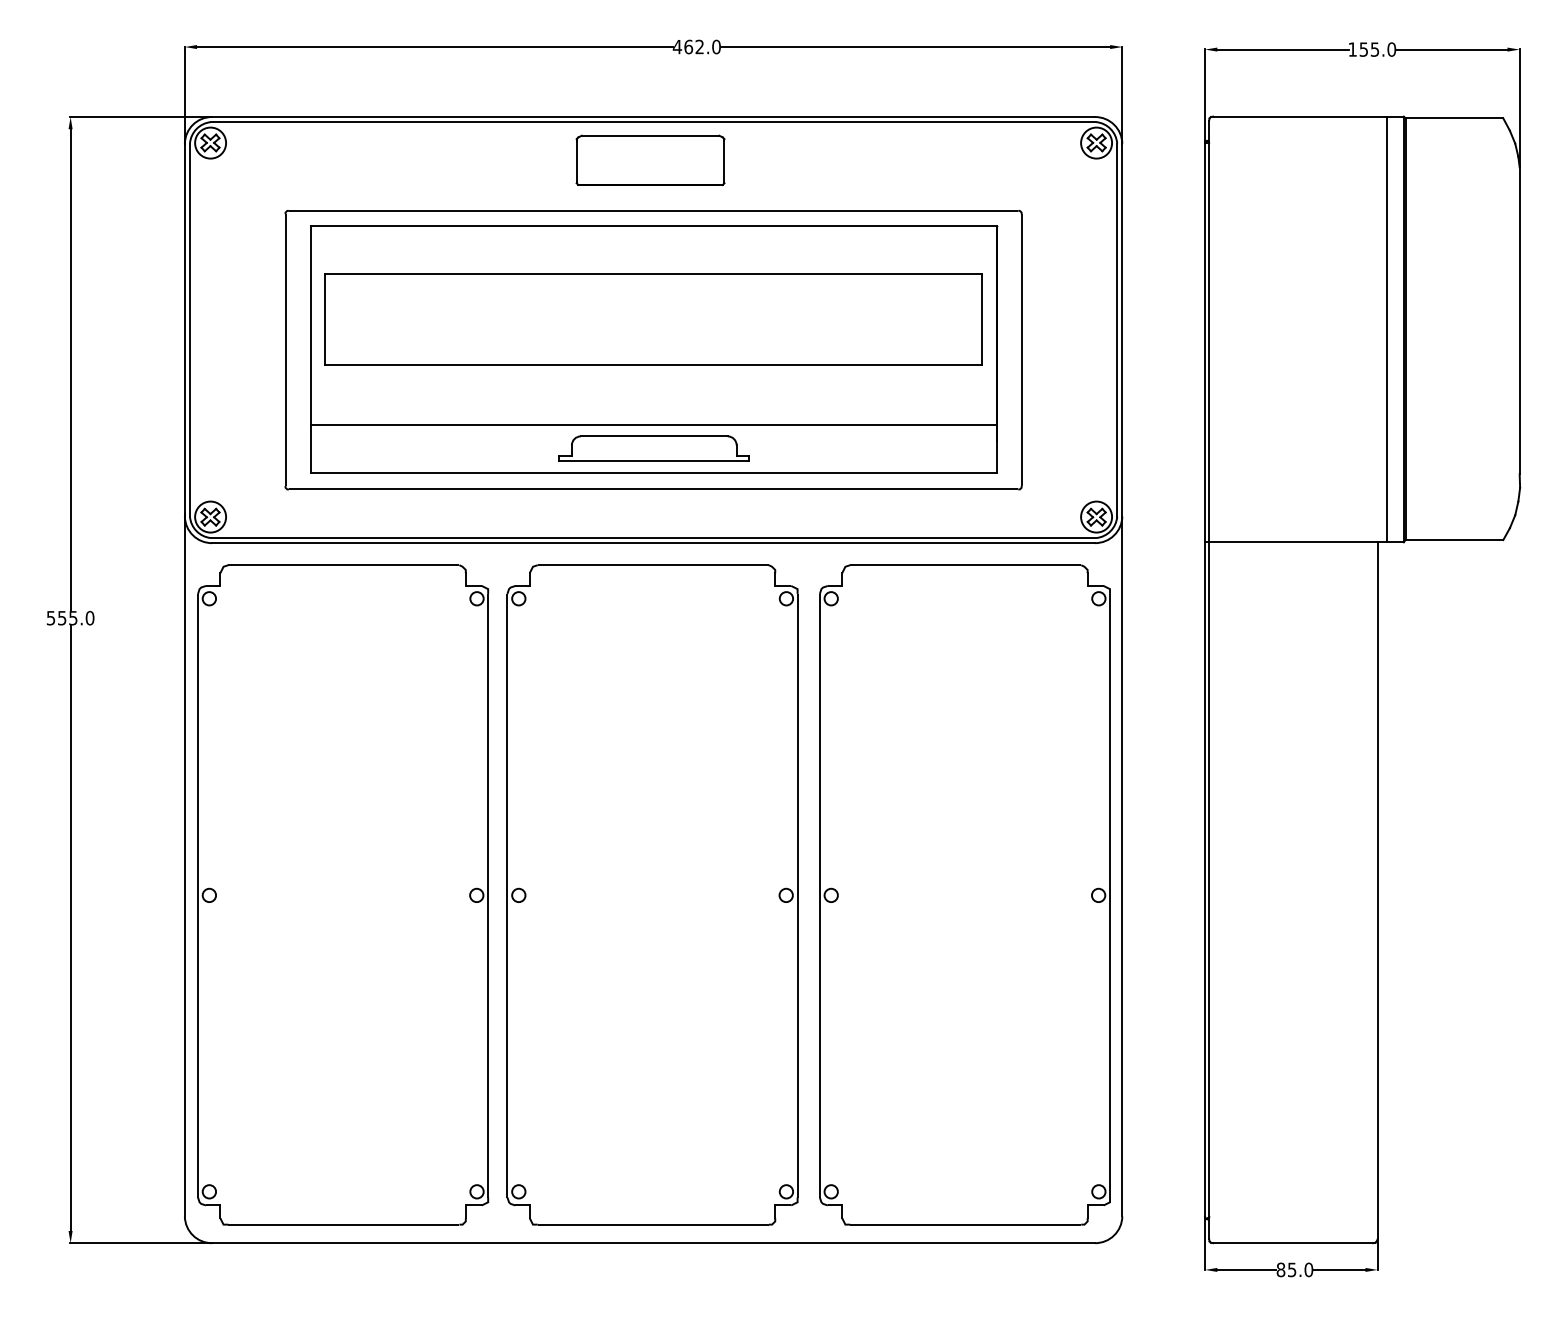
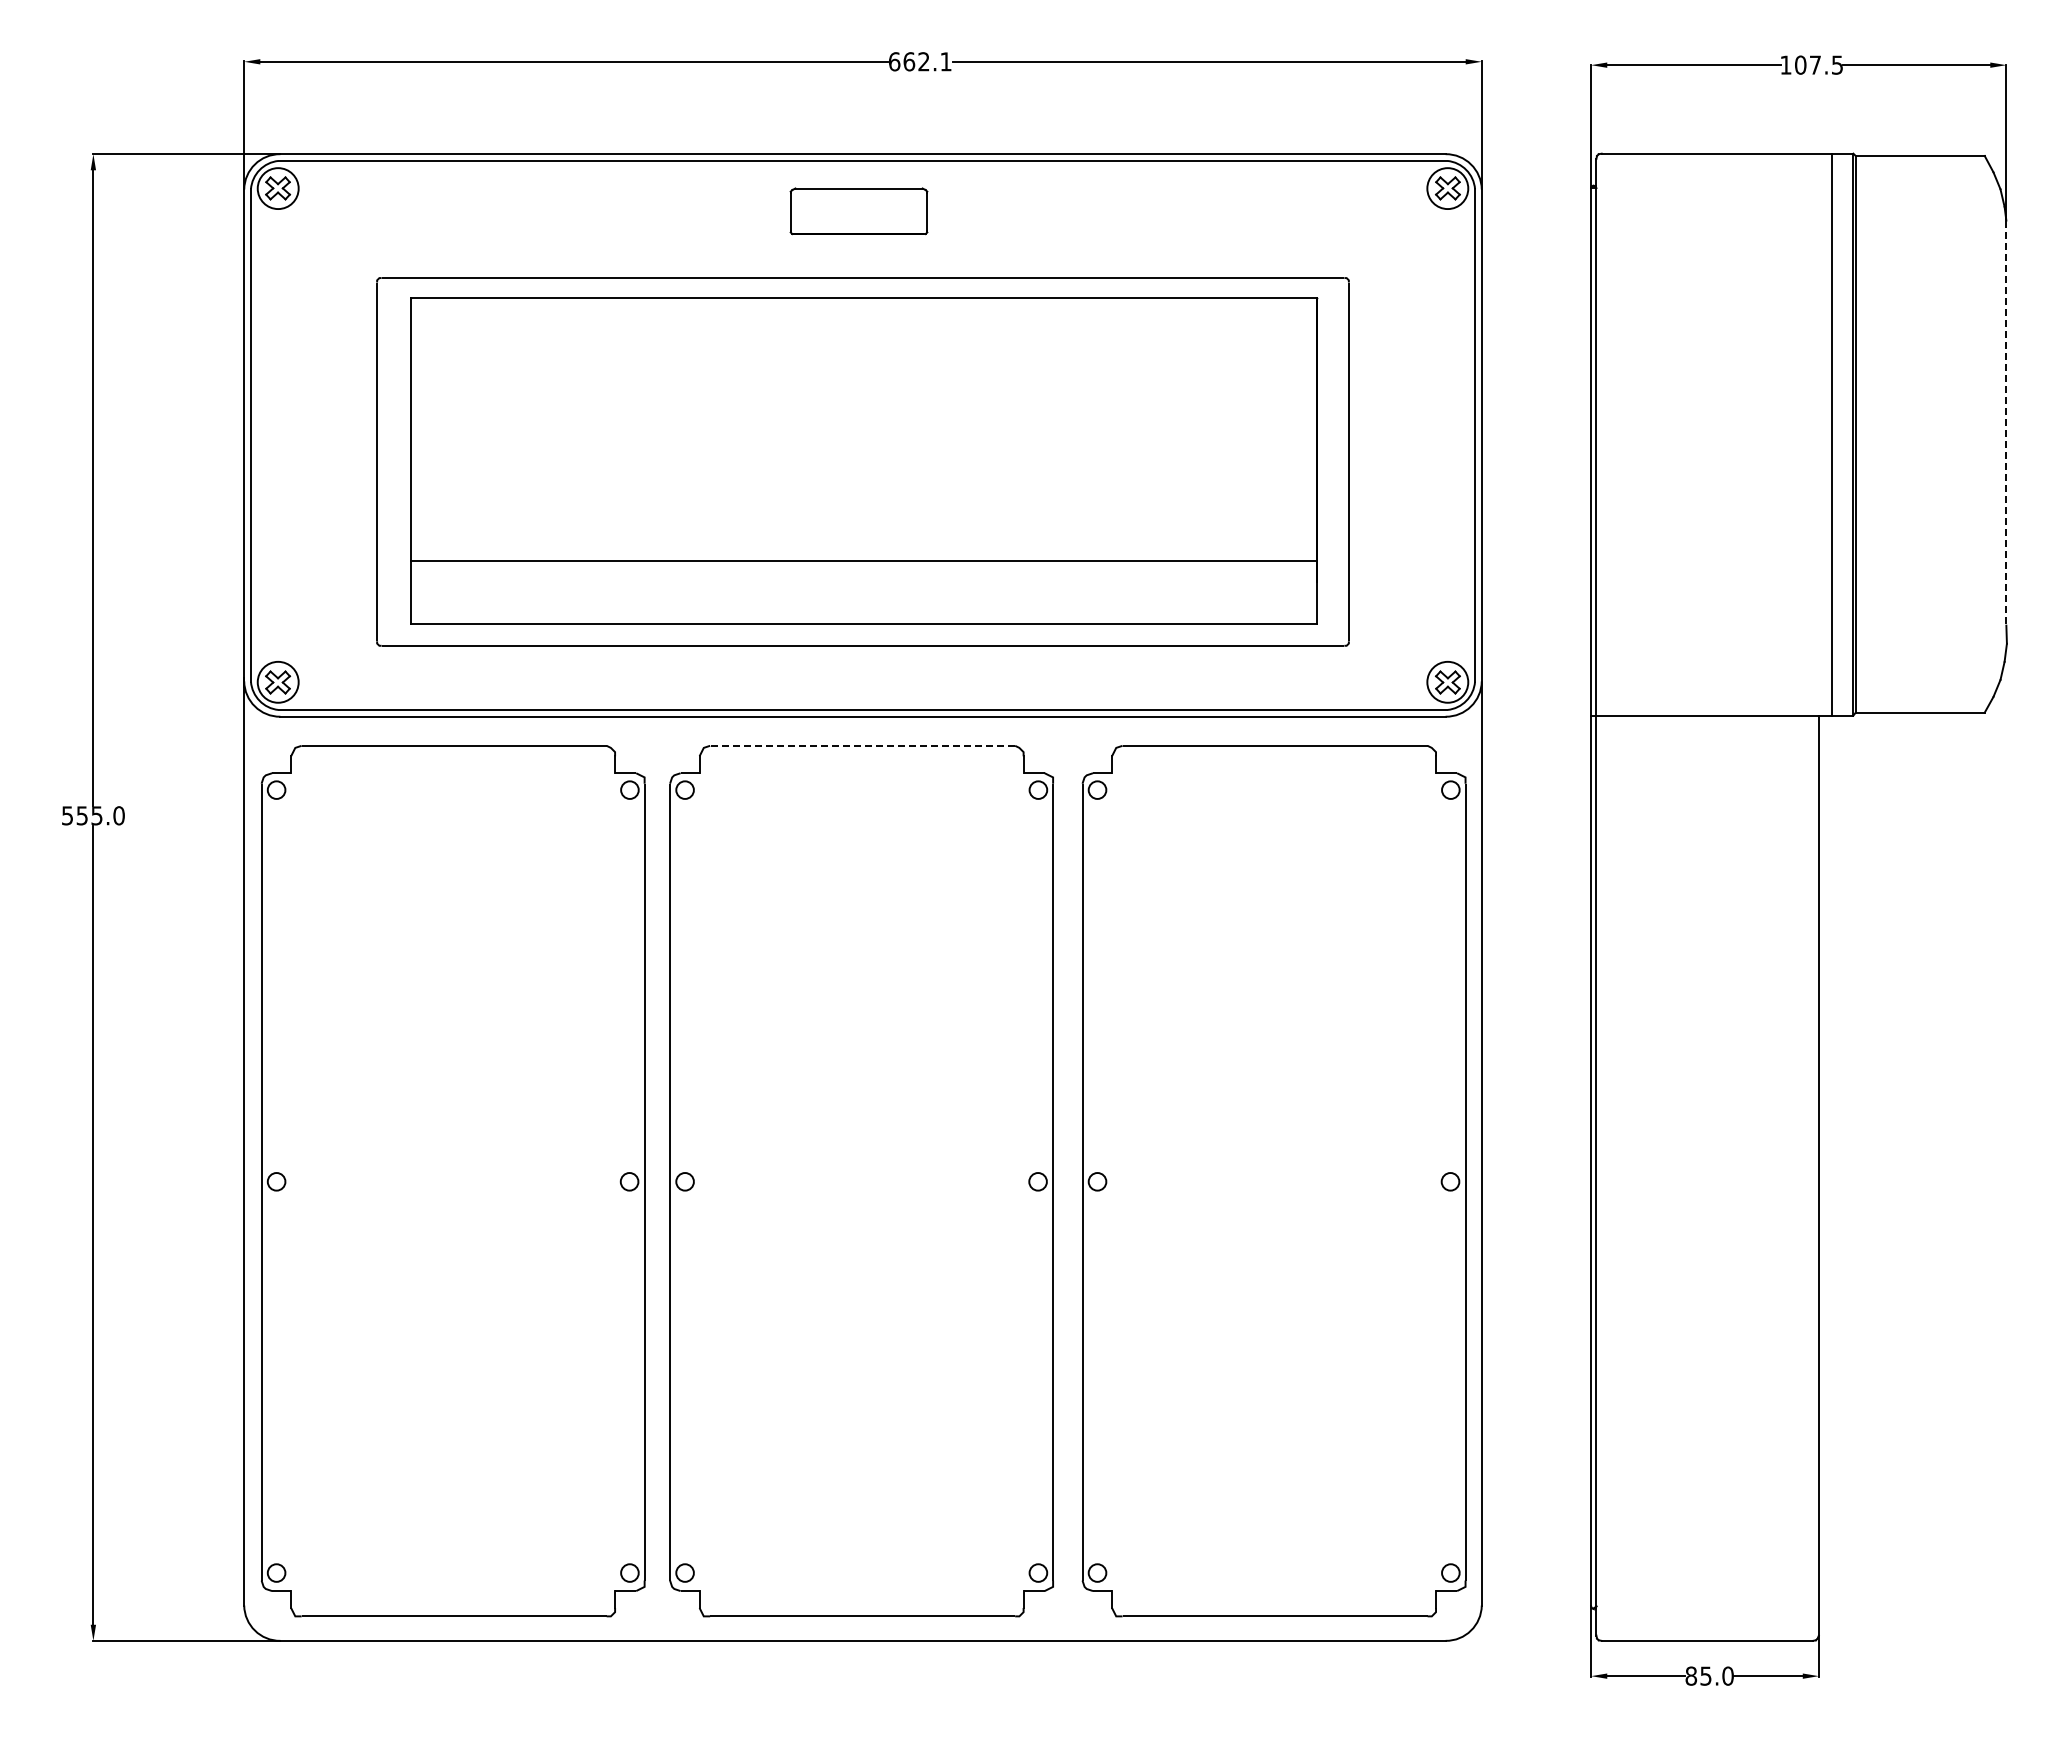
text: (696, 46) -> (919, 61), 462.0 -> 662.1
text: (1378, 49) -> (1819, 64), 155.0 -> 107.5
part: (650, 159) -> (858, 210), size x0.7
part: (653, 319) -> (862, 421), removed
line: (1519, 321) -> (2006, 423), solid -> dashed
part: (653, 448) -> (863, 591), removed
line: (653, 564) -> (862, 745), solid -> dashed

